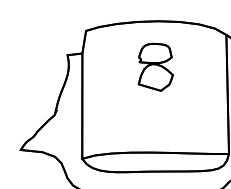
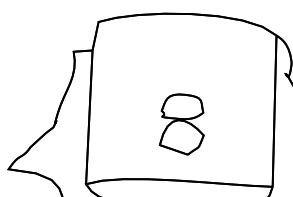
part: (155, 66) -> (182, 123), moved

